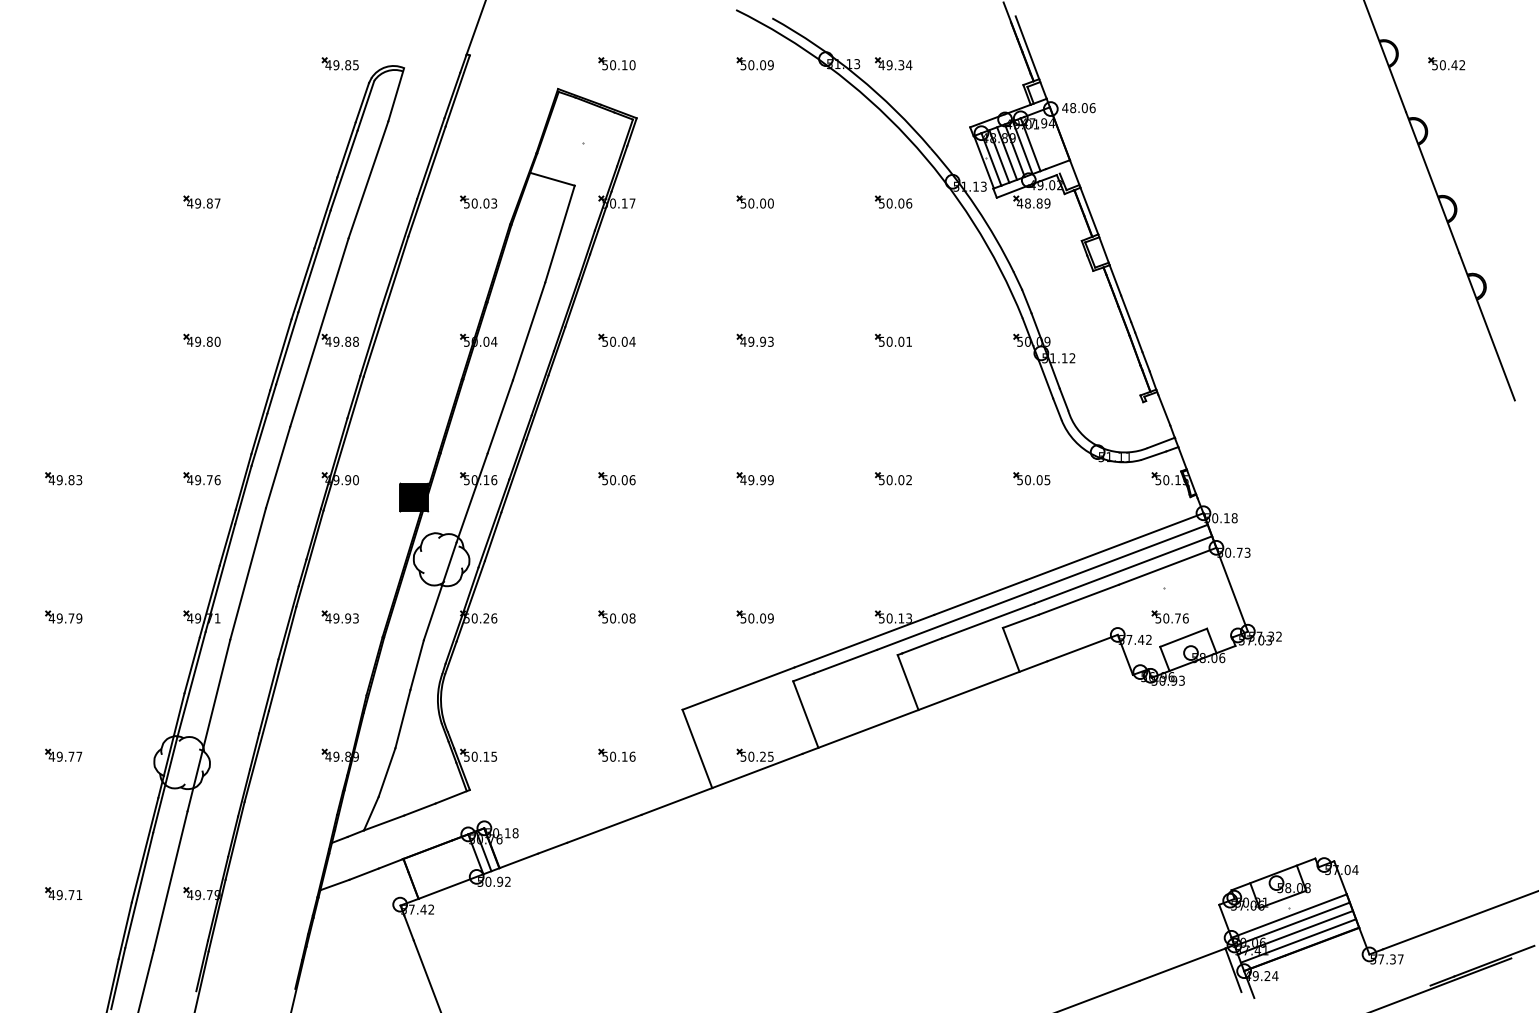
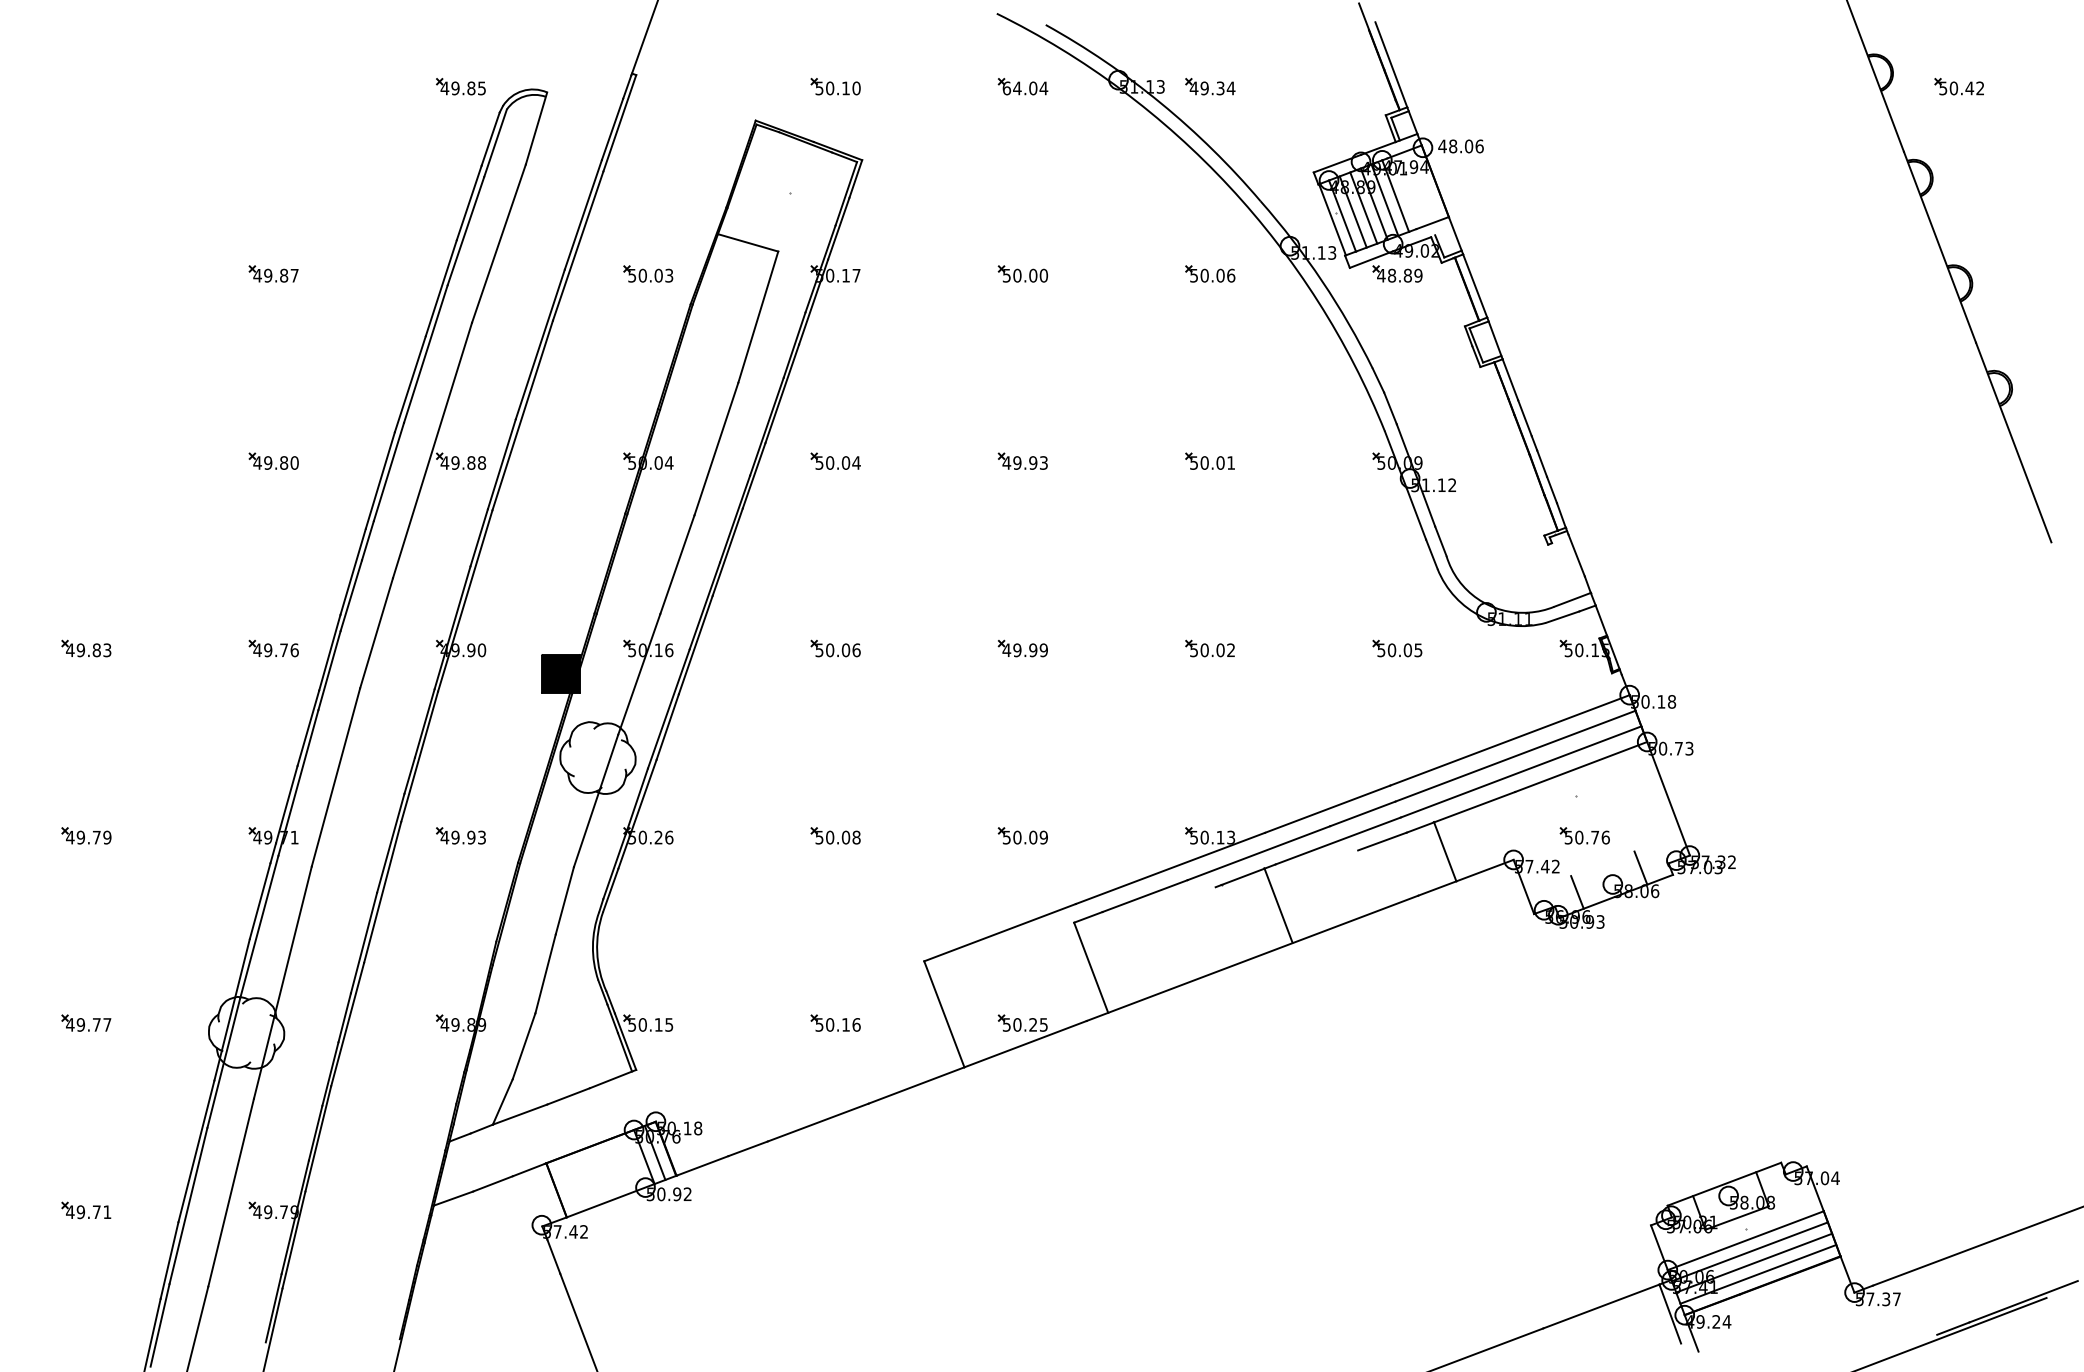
text: (757, 65) -> (1025, 88), 50.09 -> 64.04
line: (1183, 637) -> (1602, 863), removed
line: (1010, 649) -> (1444, 851), moved
line: (907, 682) -> (1277, 905), moved

